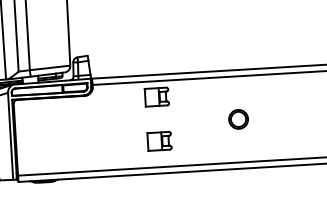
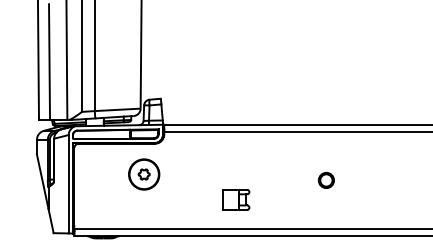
part: (157, 96) -> (236, 149), removed
part: (237, 119) -> (325, 180), size x0.71
part: (77, 123) -> (144, 174), added

